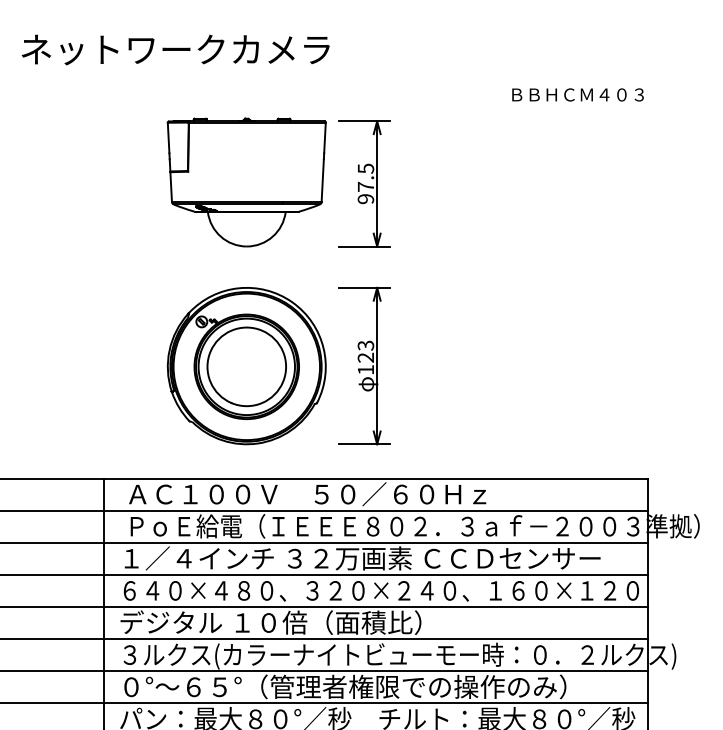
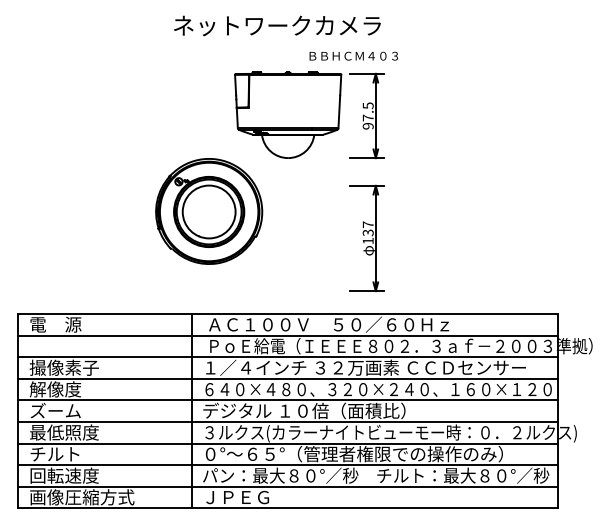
text: (175, 49) -> (277, 25), moved
text: (577, 93) -> (353, 55), moved
text: (364, 351) -> (367, 228), 123 -> 137
part: (247, 366) -> (209, 211), moved

